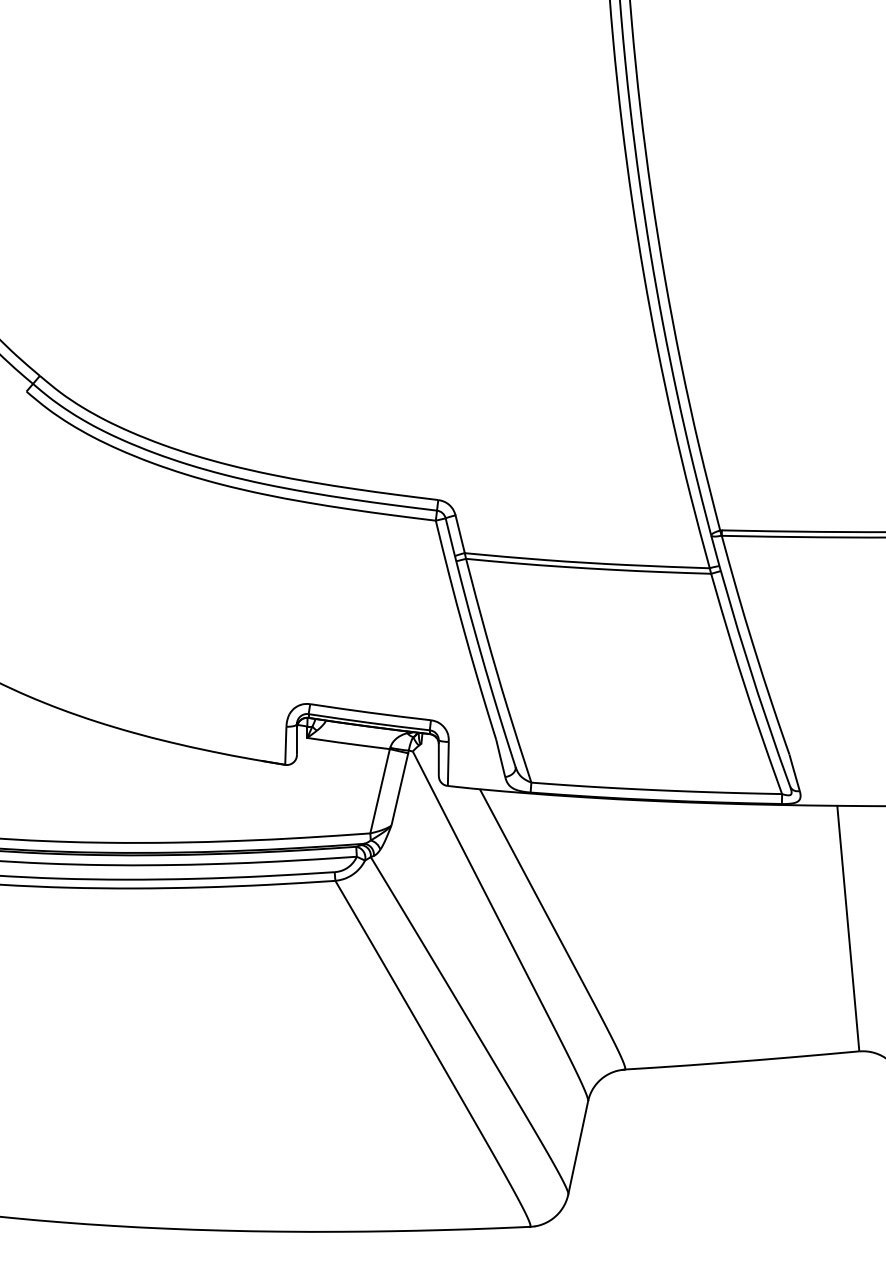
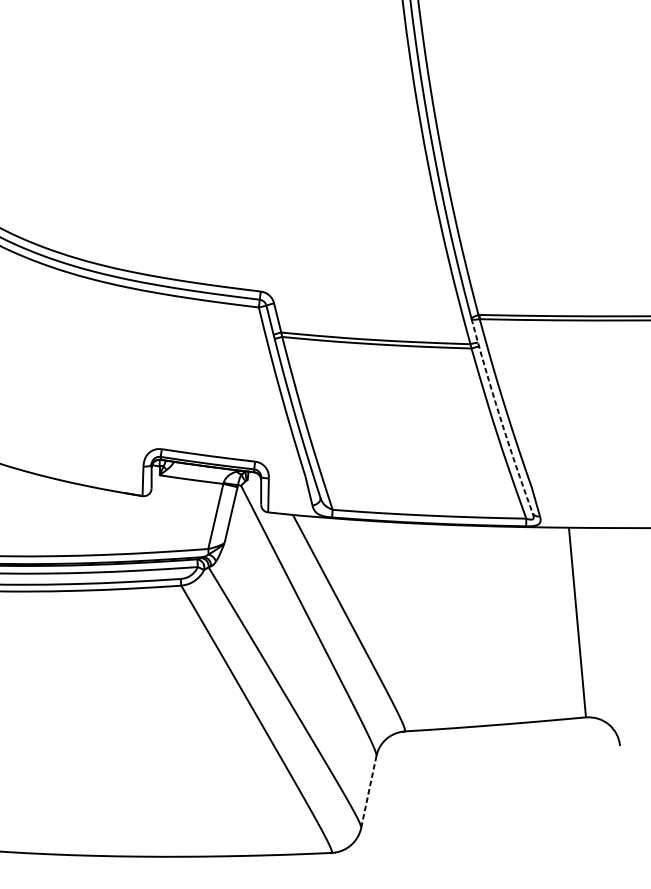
arc: (747, 662) -> (499, 417), solid -> dashed
line: (578, 1147) -> (369, 791), solid -> dashed

